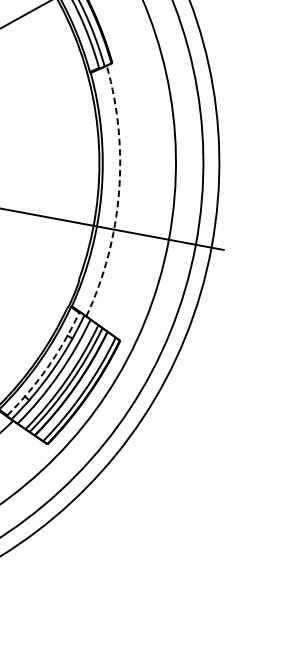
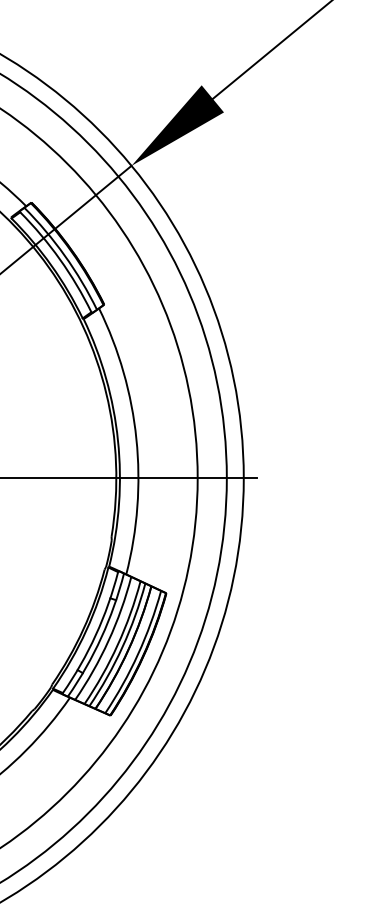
arc: (118, 193) -> (136, 439), dashed -> solid
arc: (47, 367) -> (95, 635), dashed -> solid

